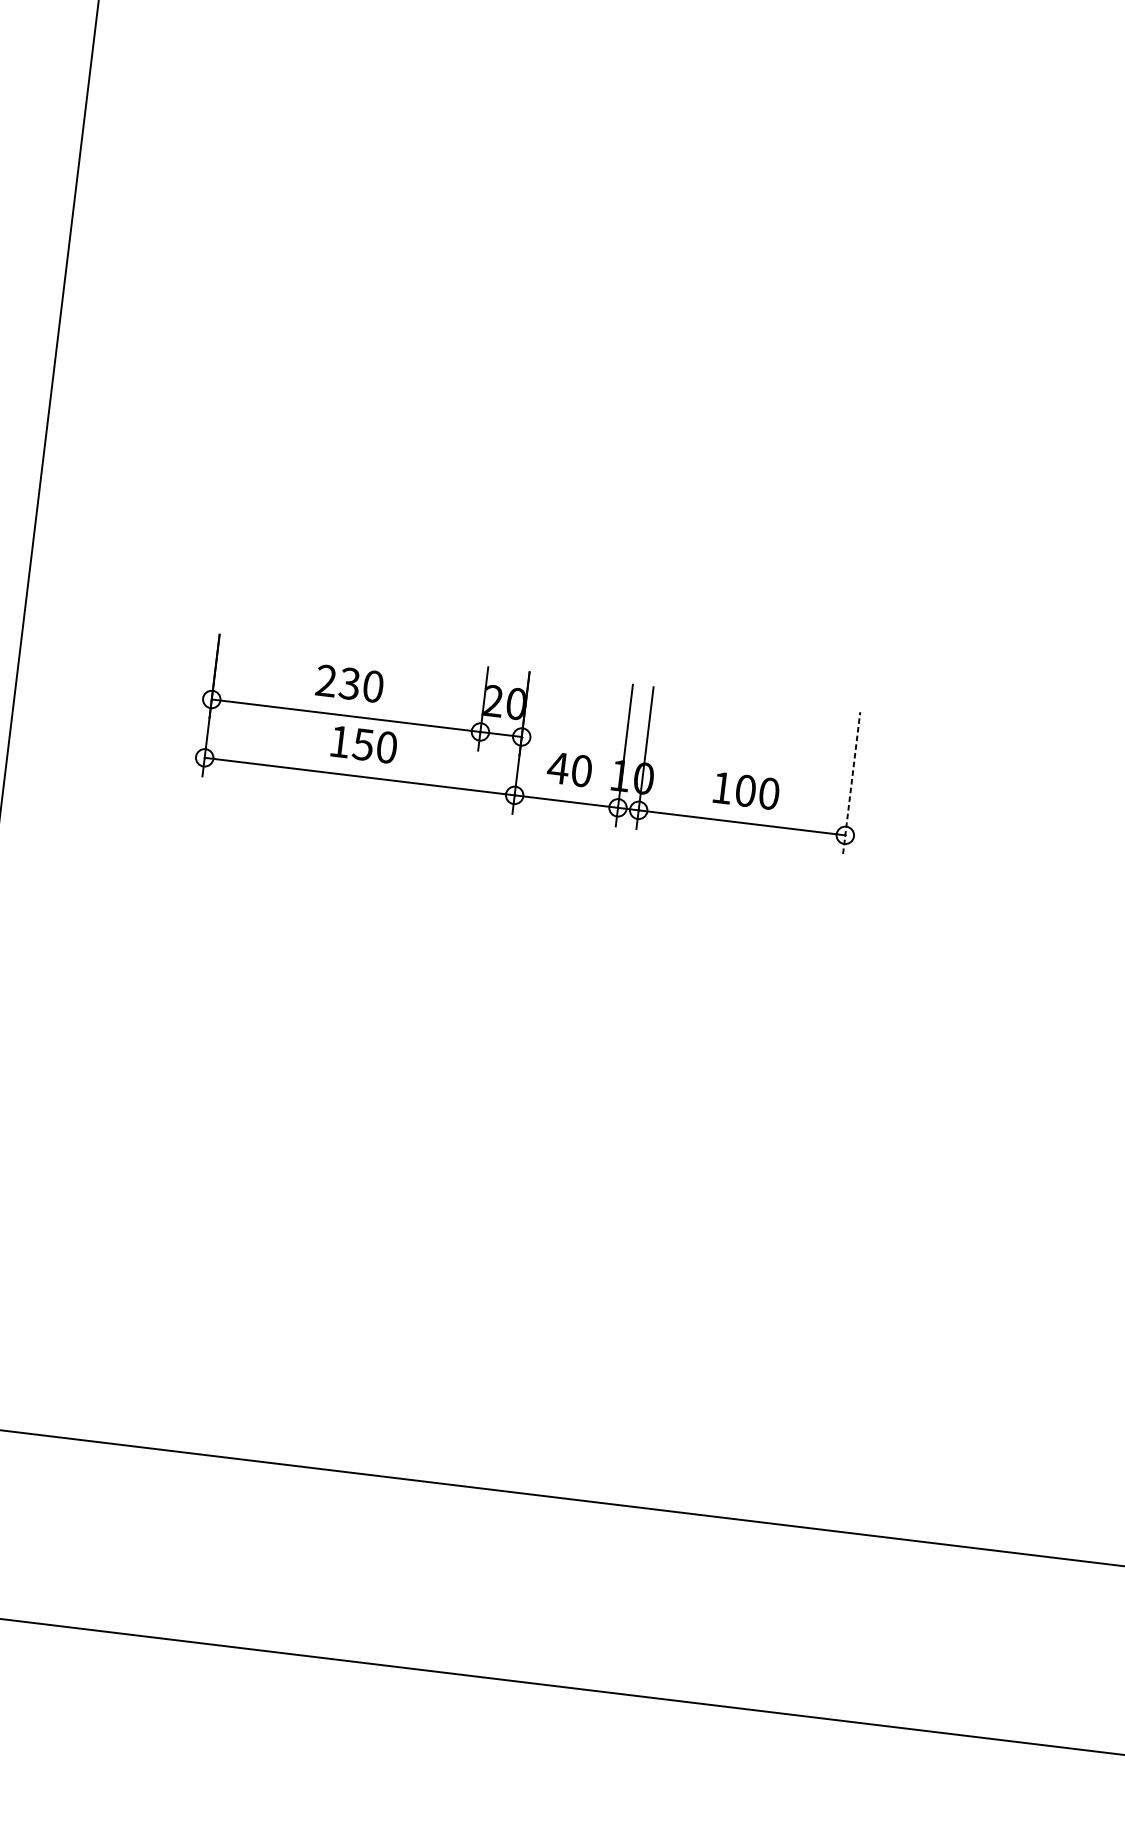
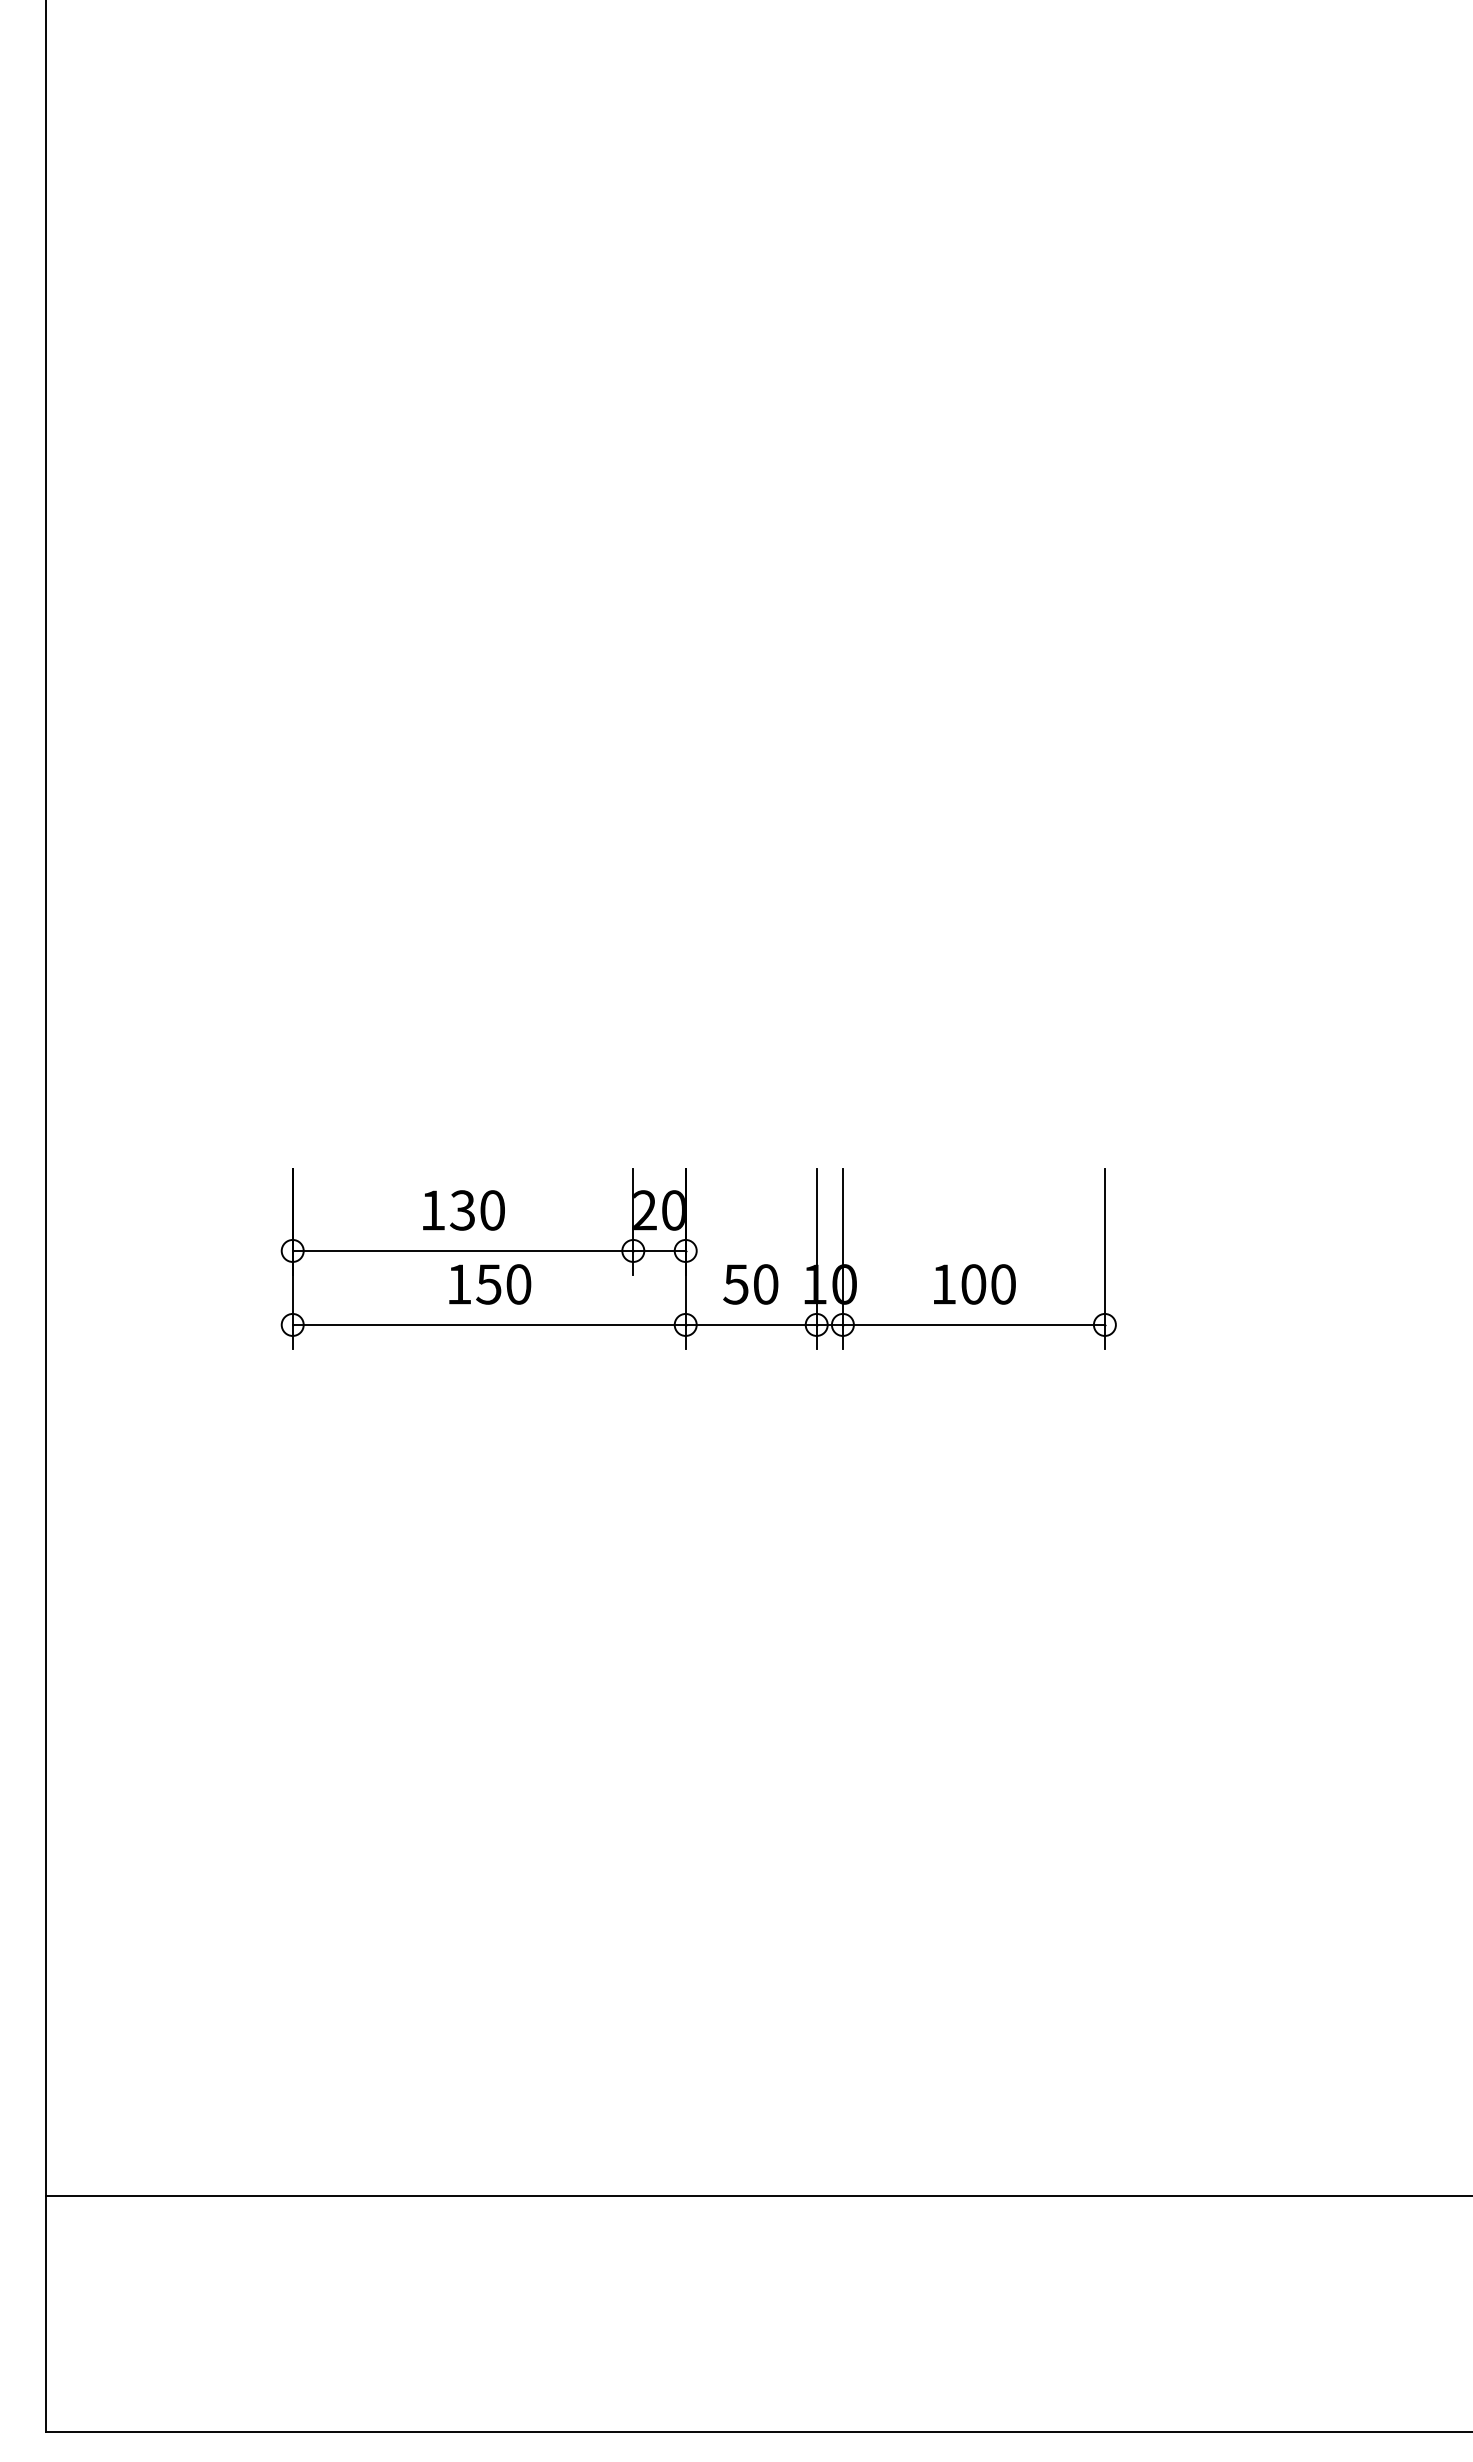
text: (325, 680) -> (432, 1210), 230 -> 130
text: (557, 768) -> (735, 1284), 40 -> 50
line: (851, 782) -> (1104, 1258), dashed -> solid

